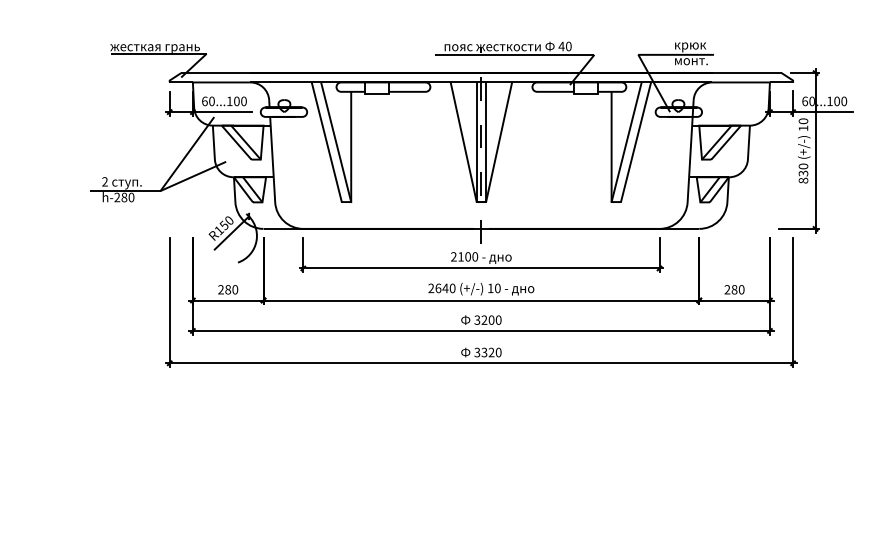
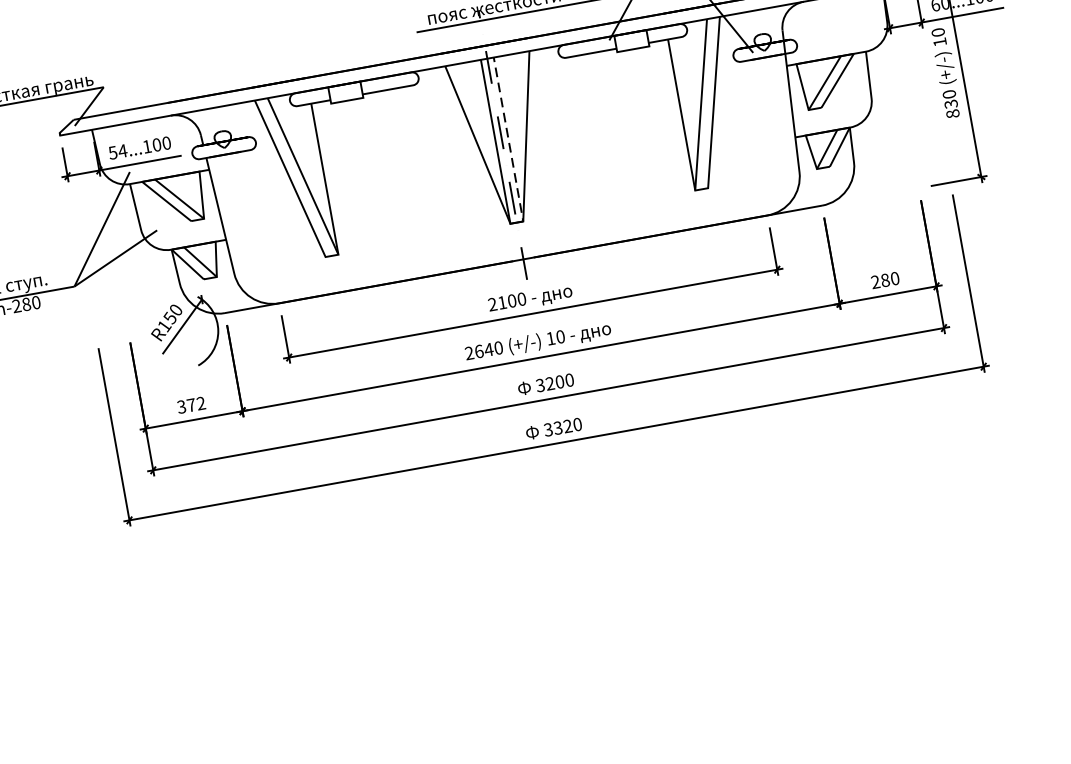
text: (208, 101) -> (118, 152), 60...100 -> 54...100
line: (486, 145) -> (509, 143), solid -> dashed
text: (228, 289) -> (191, 404), 280 -> 372

